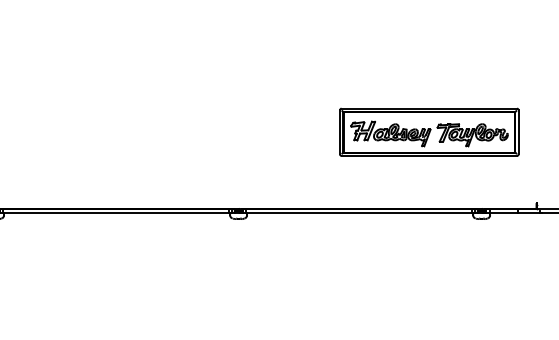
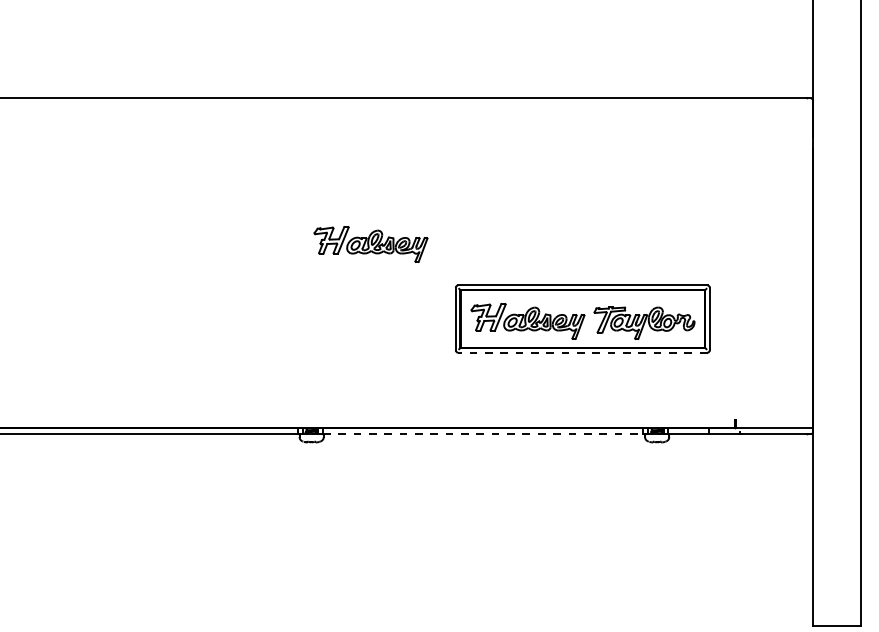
part: (279, 79) -> (370, 244), added
line: (429, 155) -> (582, 352), solid -> dashed
line: (359, 212) -> (483, 433), solid -> dashed

